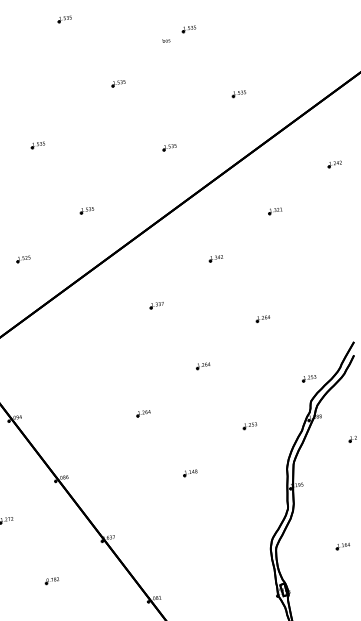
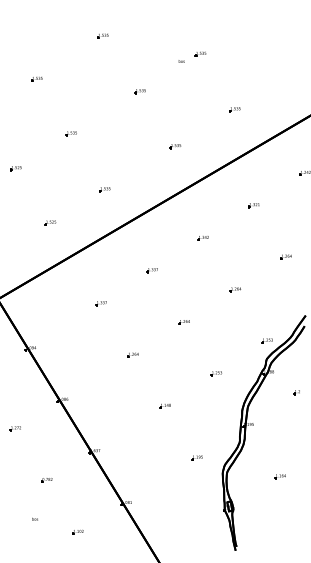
part: (321, 270) -> (285, 256), added
part: (96, 353) -> (100, 303), added
part: (236, 533) -> (196, 457), added

